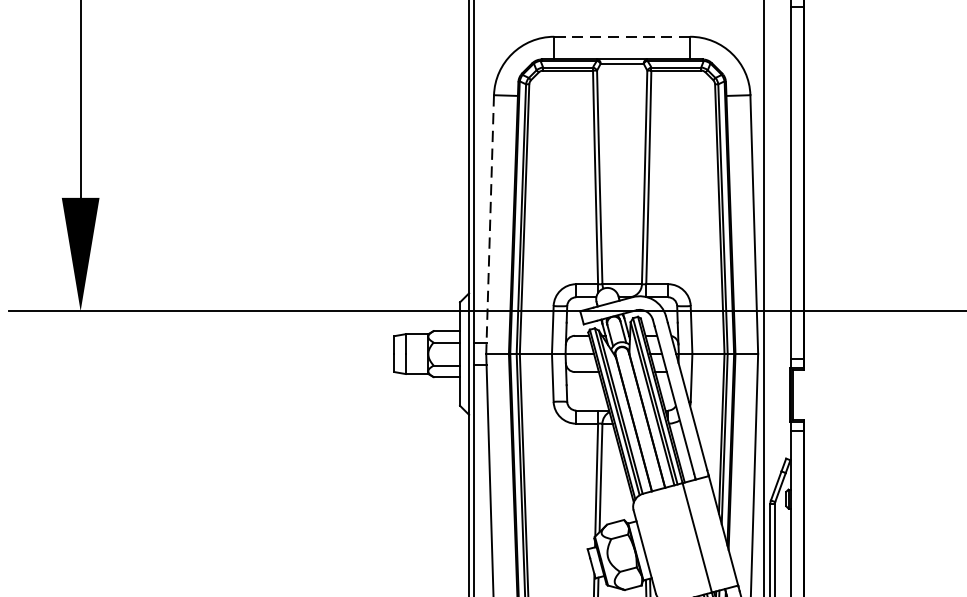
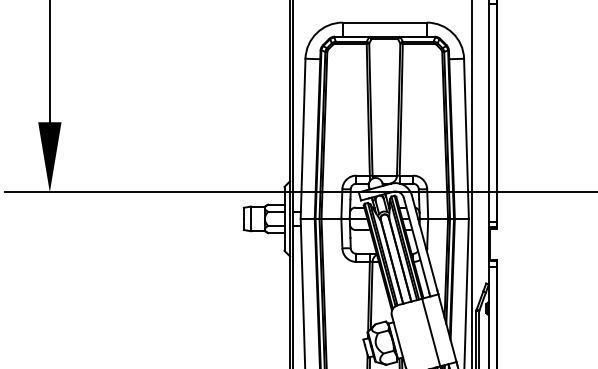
line: (621, 36) -> (384, 22), dashed -> solid
line: (490, 225) -> (303, 139), dashed -> solid

